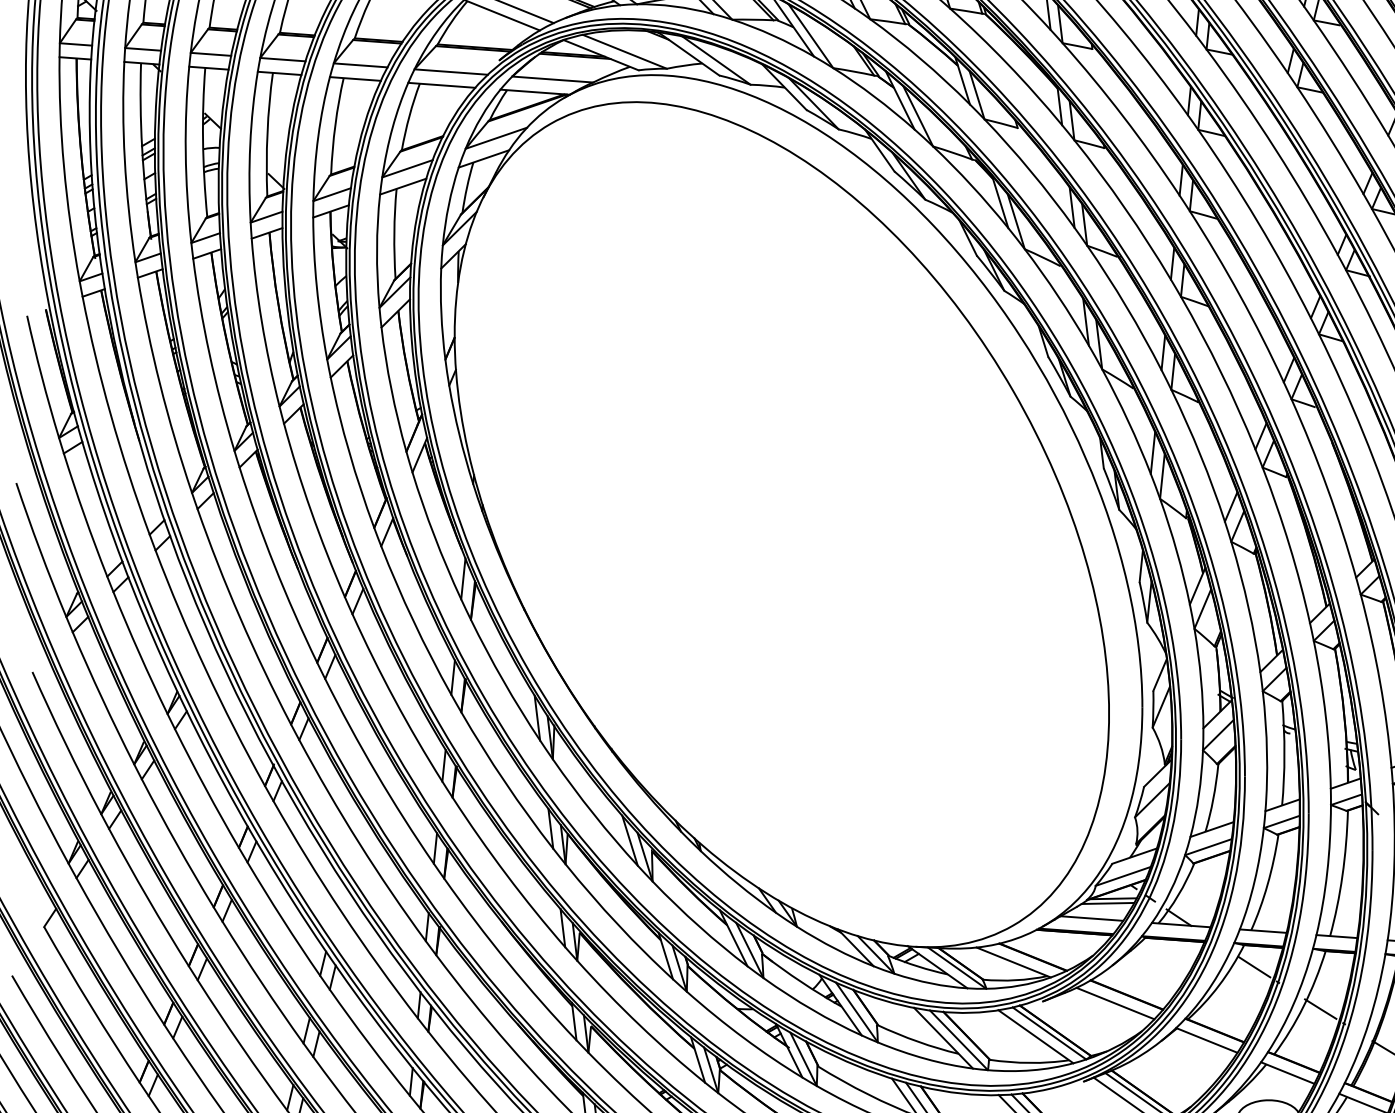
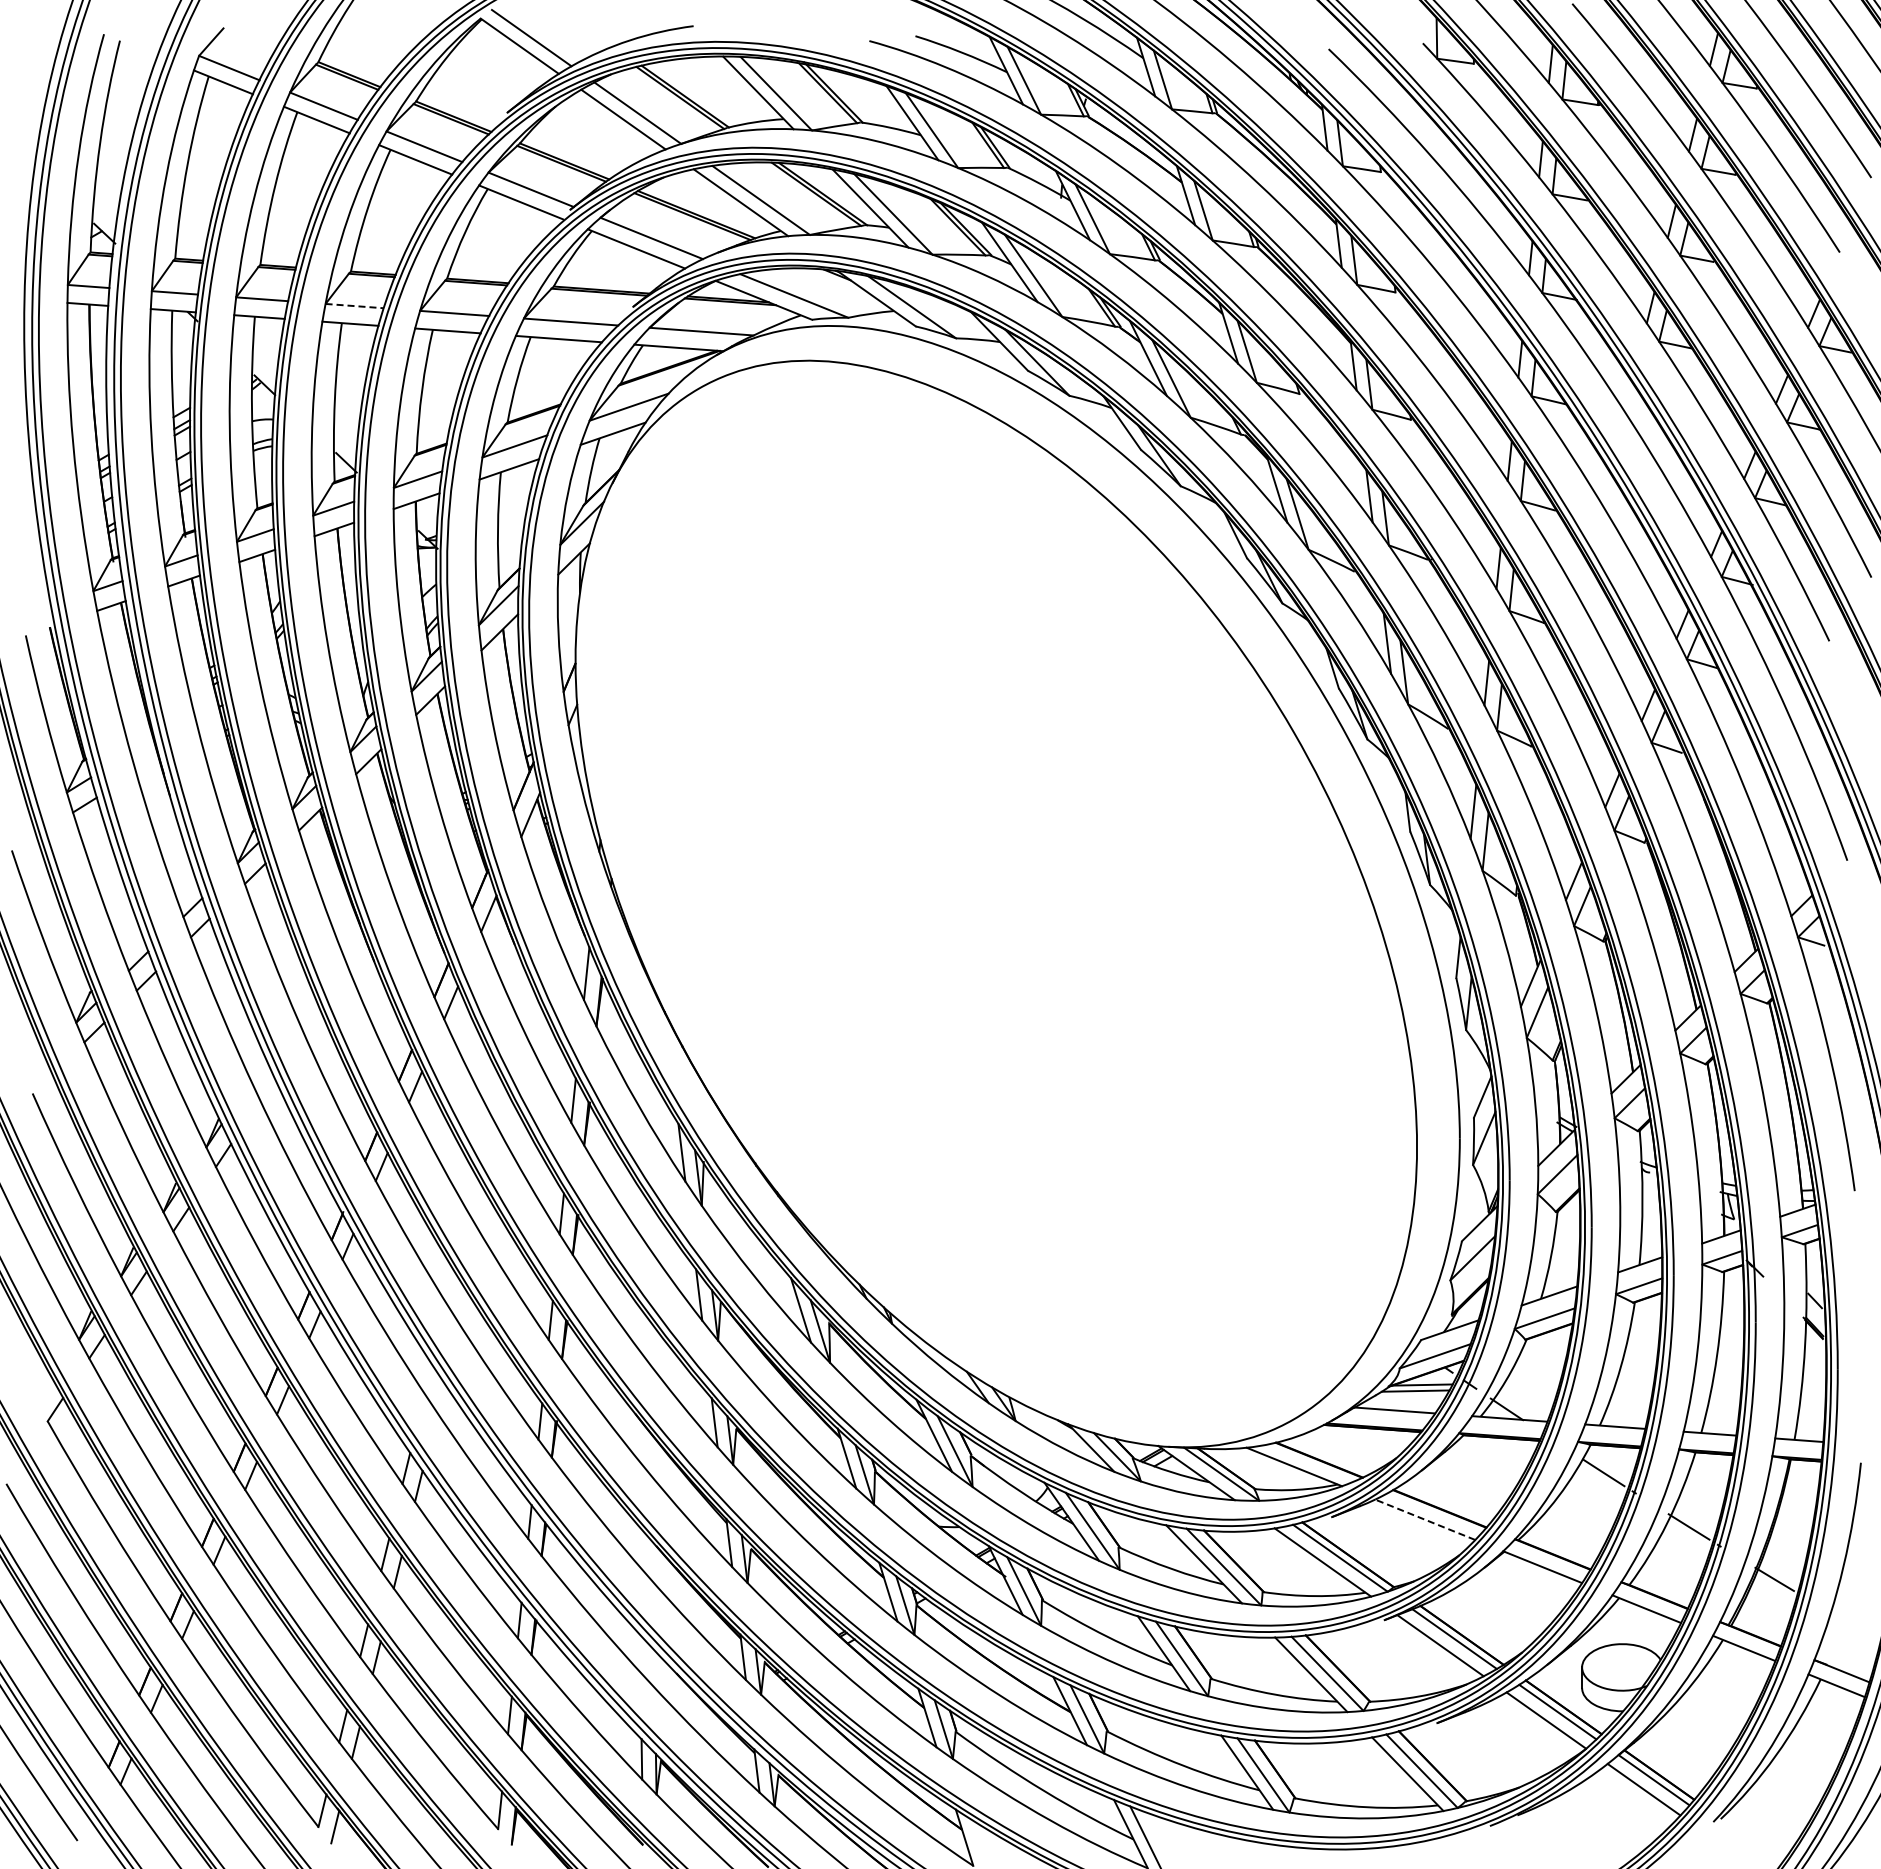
line: (283, 59) -> (355, 306), solid -> dashed
line: (1115, 1003) -> (1425, 1519), solid -> dashed

